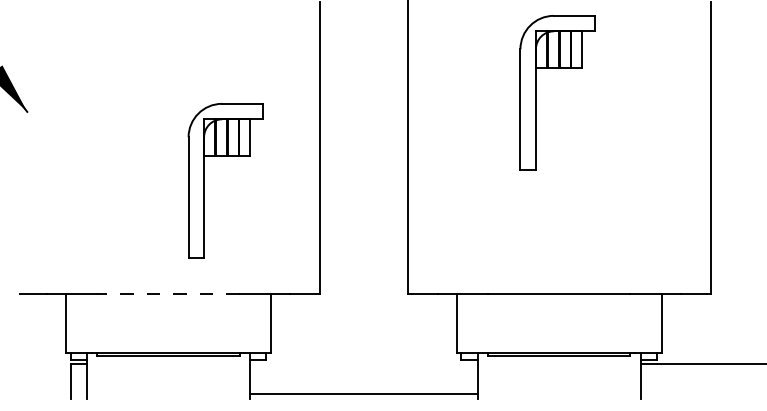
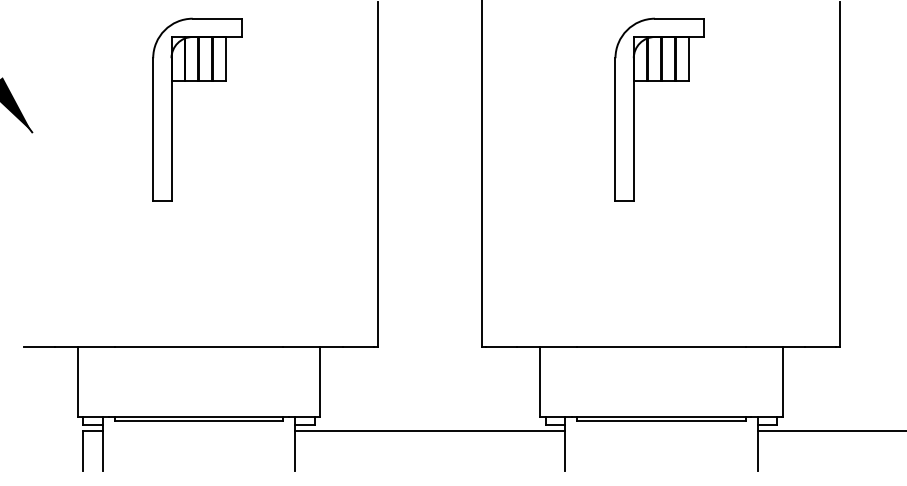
part: (204, 180) -> (172, 109), moved
line: (167, 293) -> (198, 347), dashed -> solid
line: (363, 394) -> (429, 431), moved

